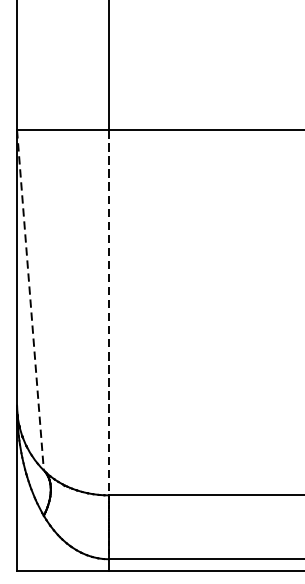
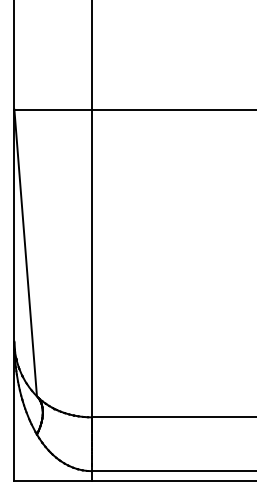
line: (30, 300) -> (25, 253), dashed -> solid
line: (108, 312) -> (91, 263), dashed -> solid

